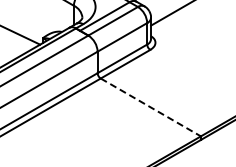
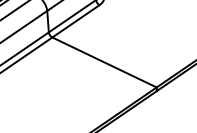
line: (150, 107) -> (104, 62), dashed -> solid

